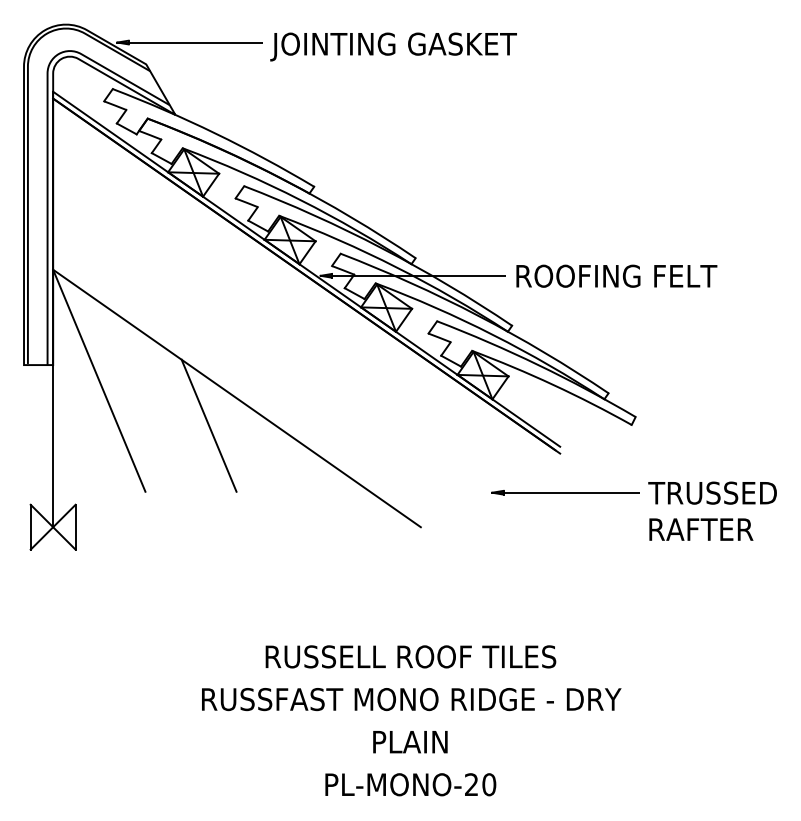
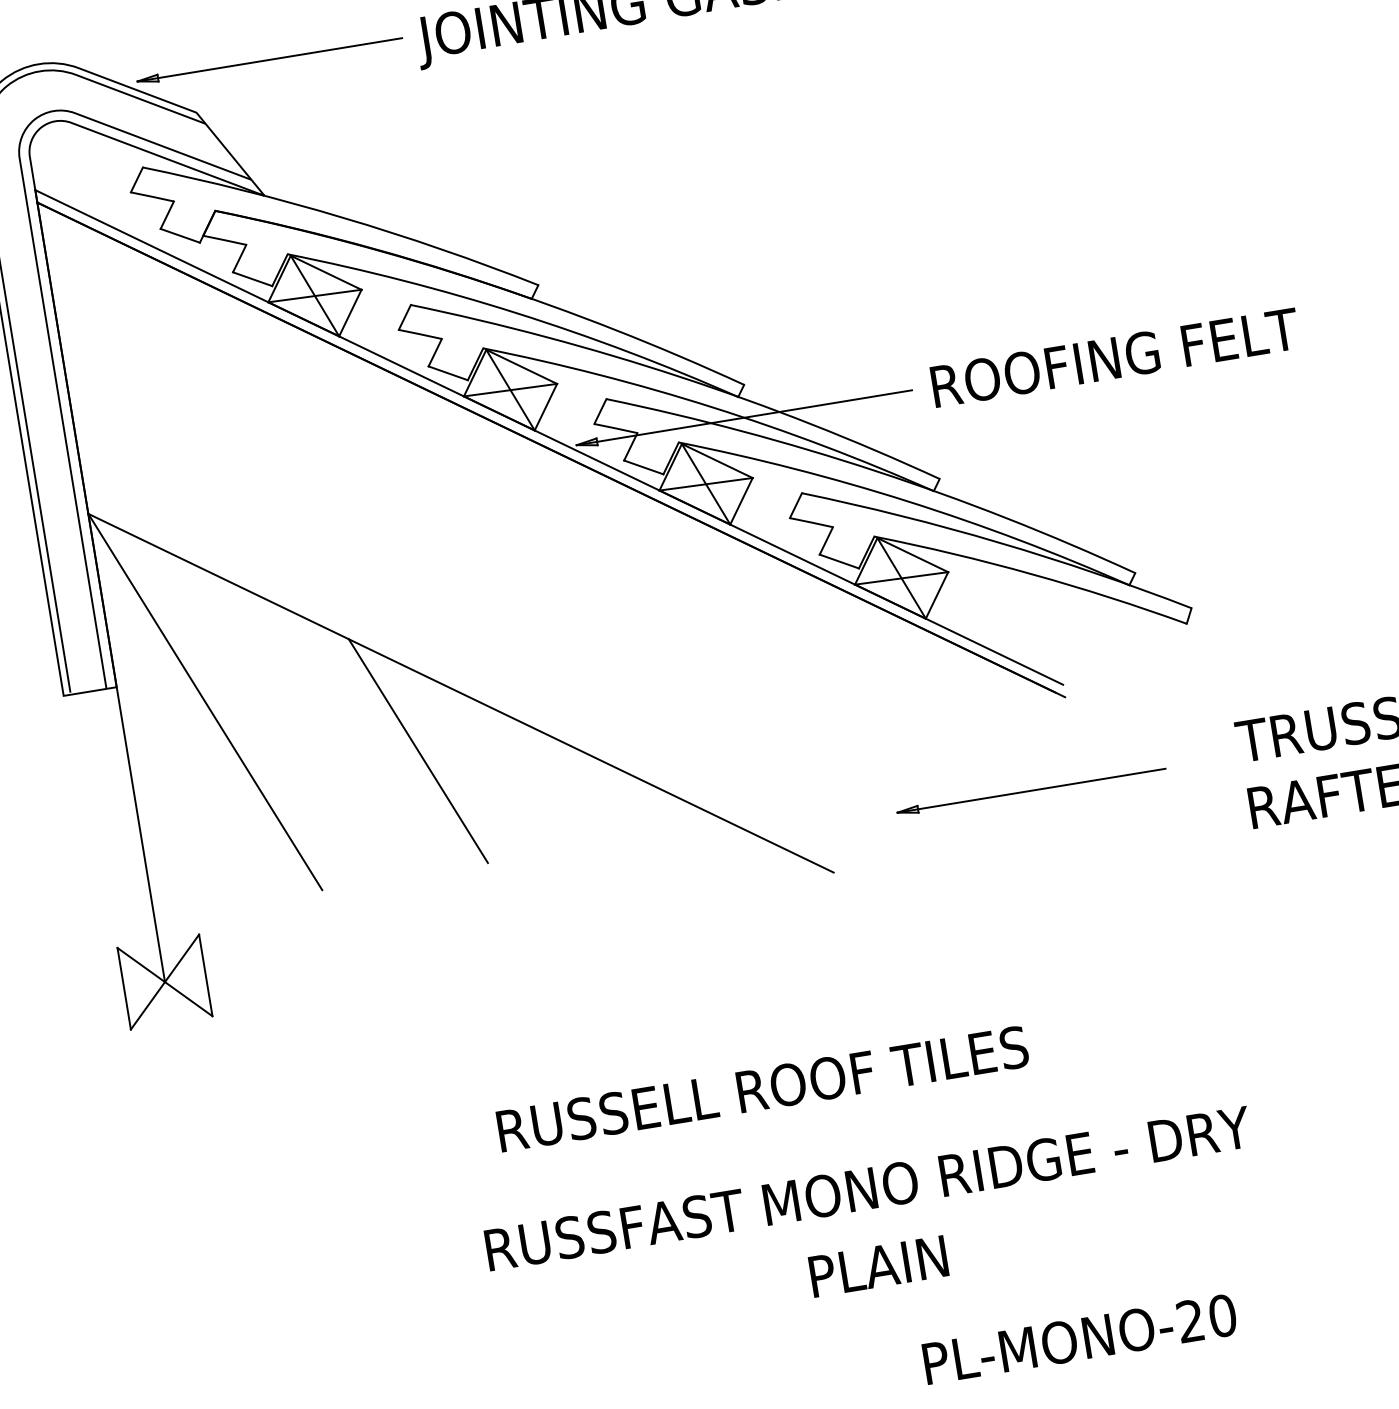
part: (565, 492) -> (1030, 790), moved
text: (410, 656) -> (761, 1088), moved
text: (410, 784) -> (1079, 1338), moved

